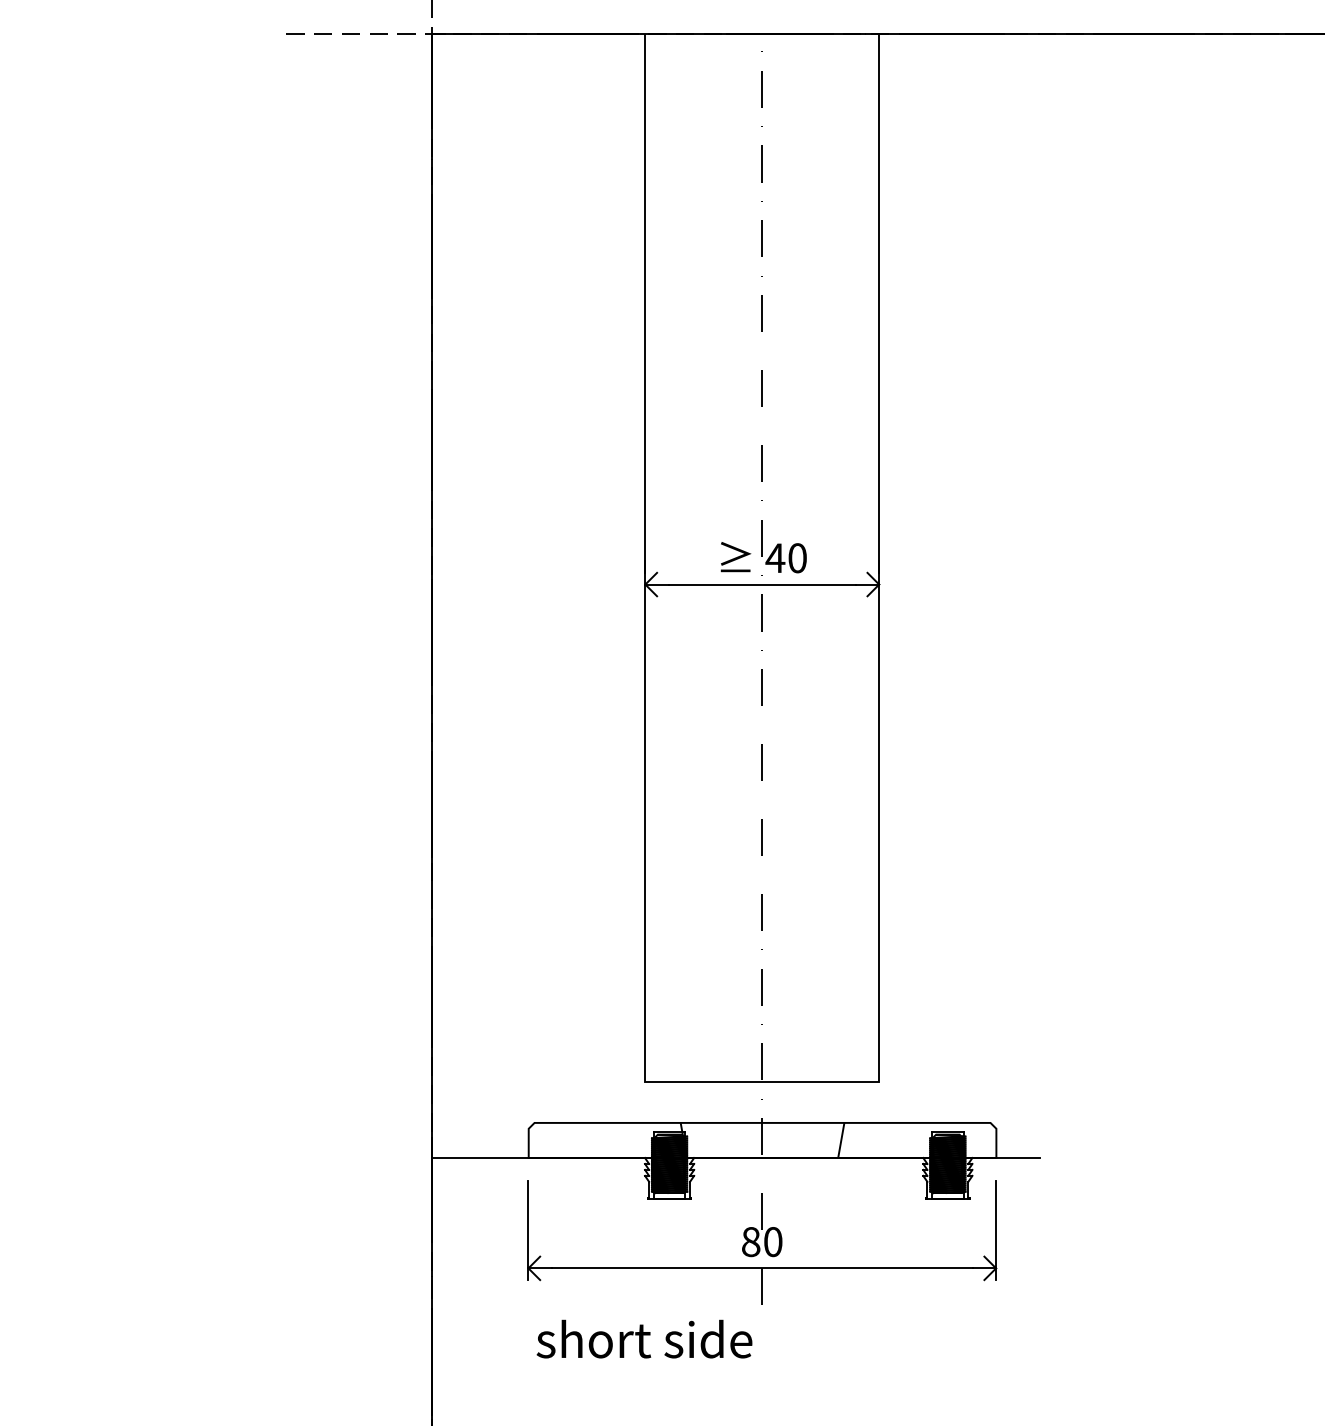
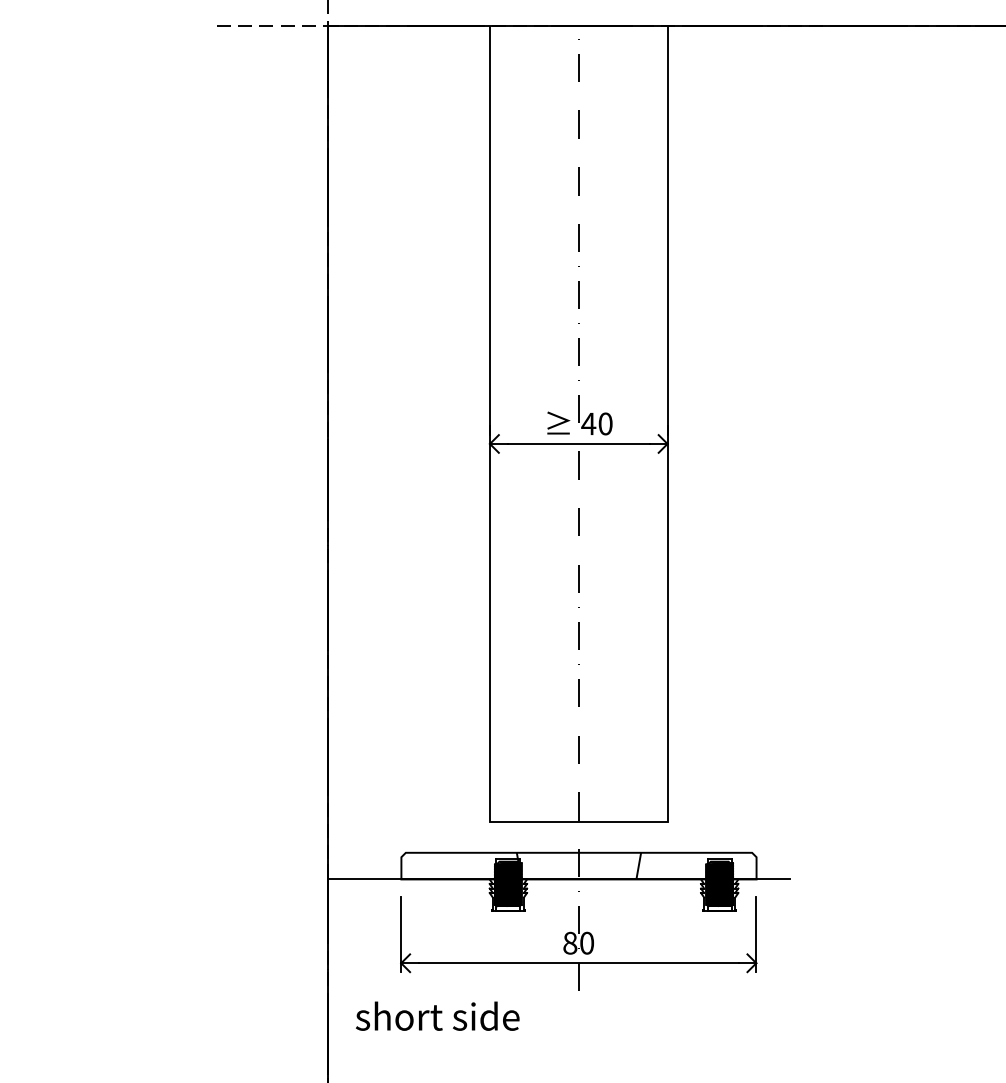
text: (644, 1338) -> (437, 1015), moved

